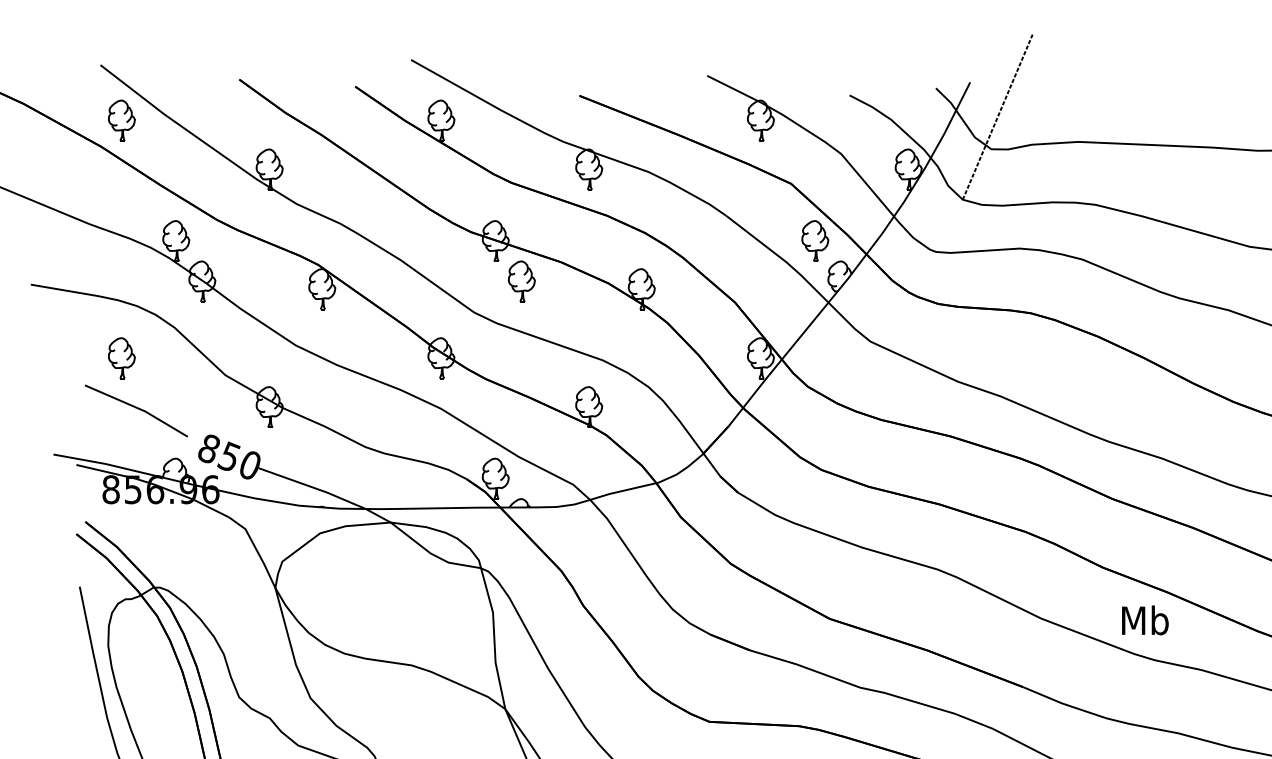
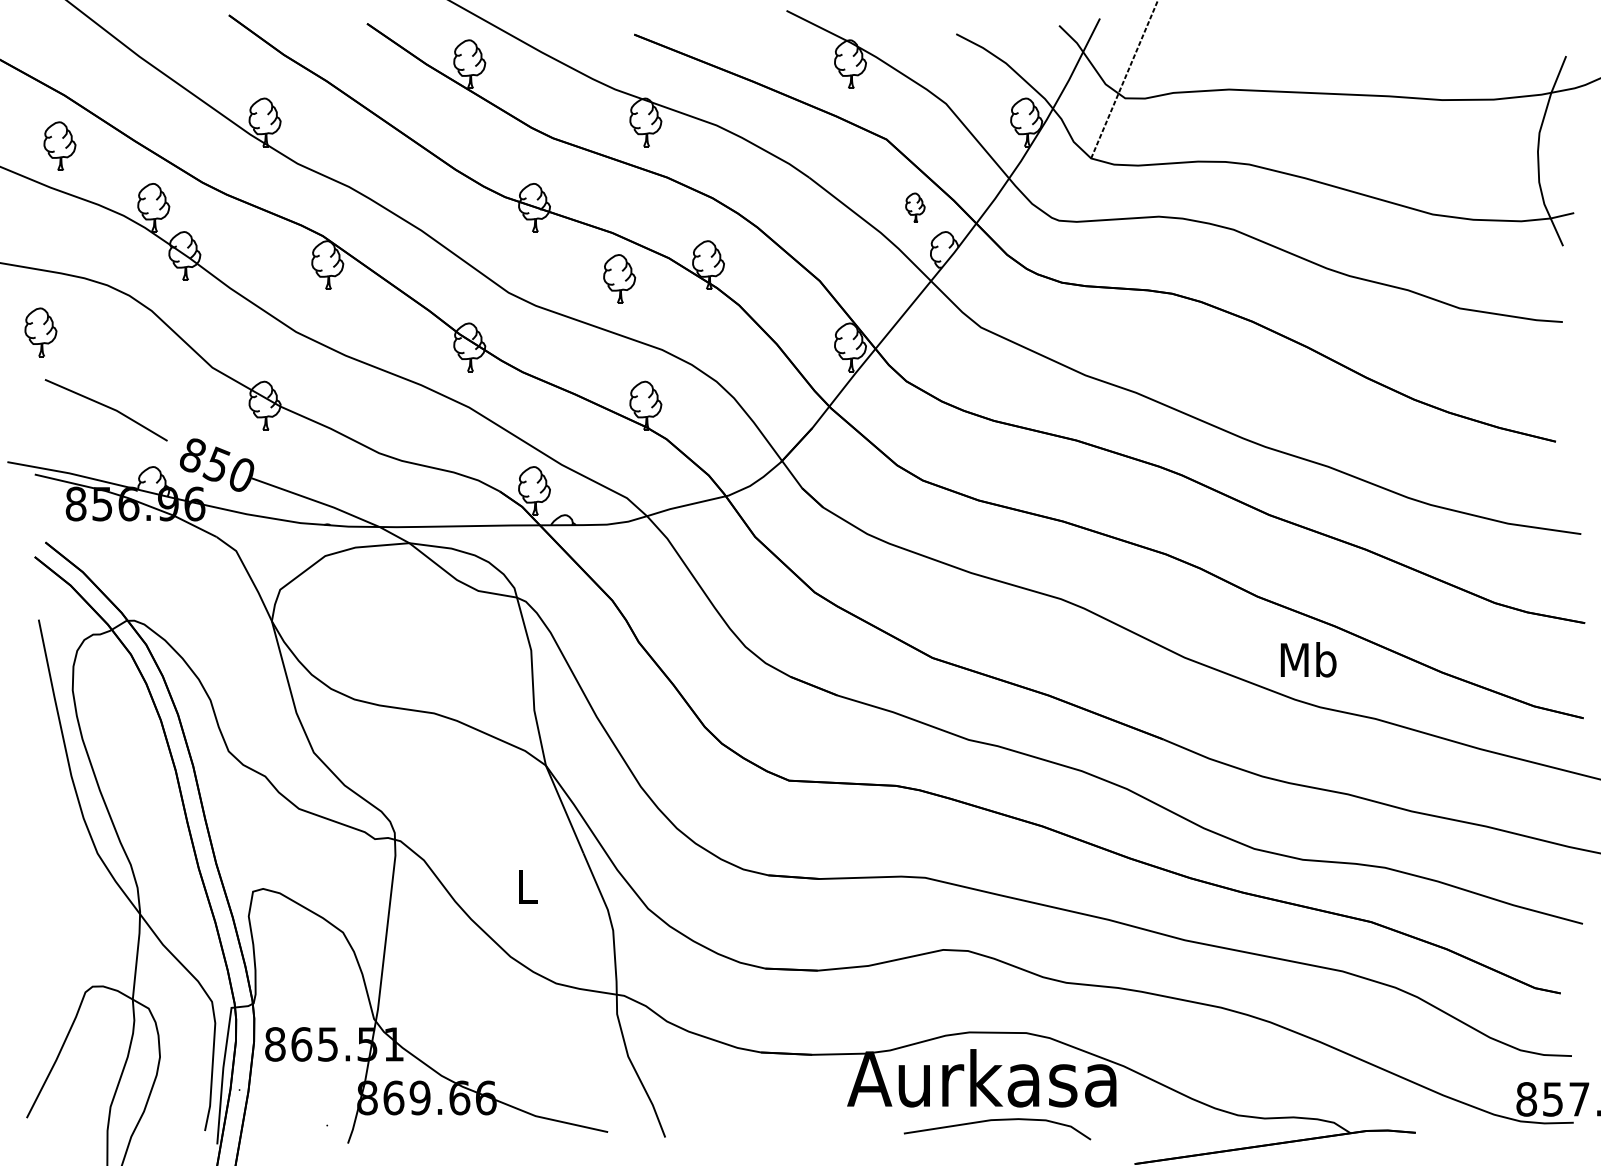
part: (121, 120) -> (59, 145), moved
part: (815, 240) -> (915, 207), size x0.6
part: (521, 281) -> (619, 278), moved
part: (121, 358) -> (40, 332), moved

